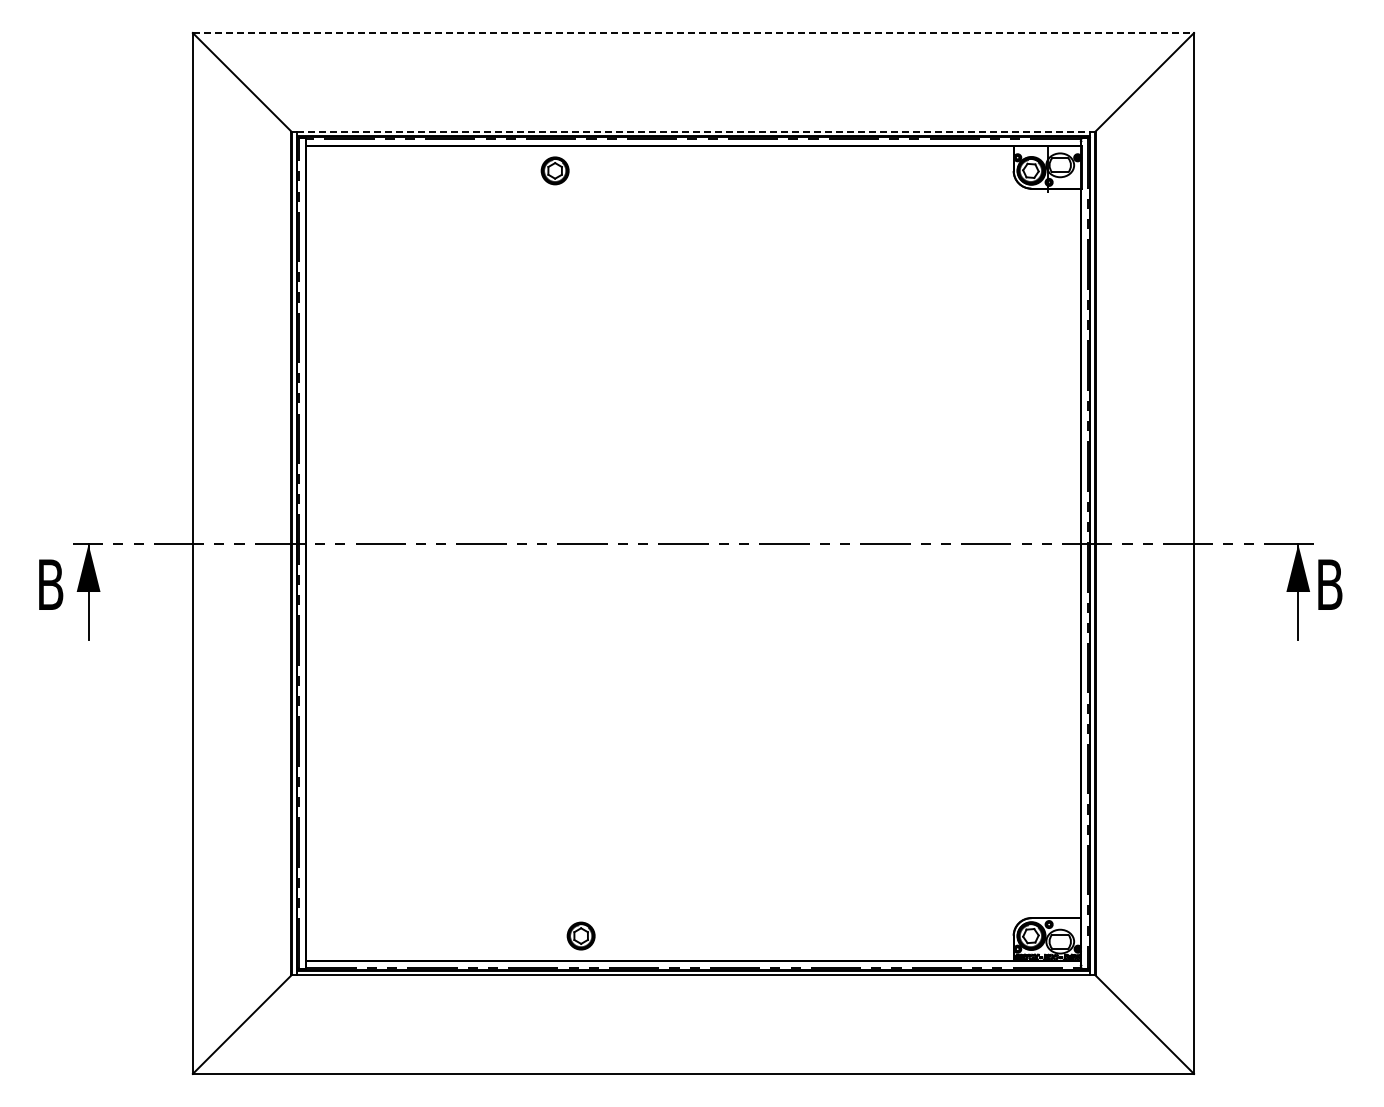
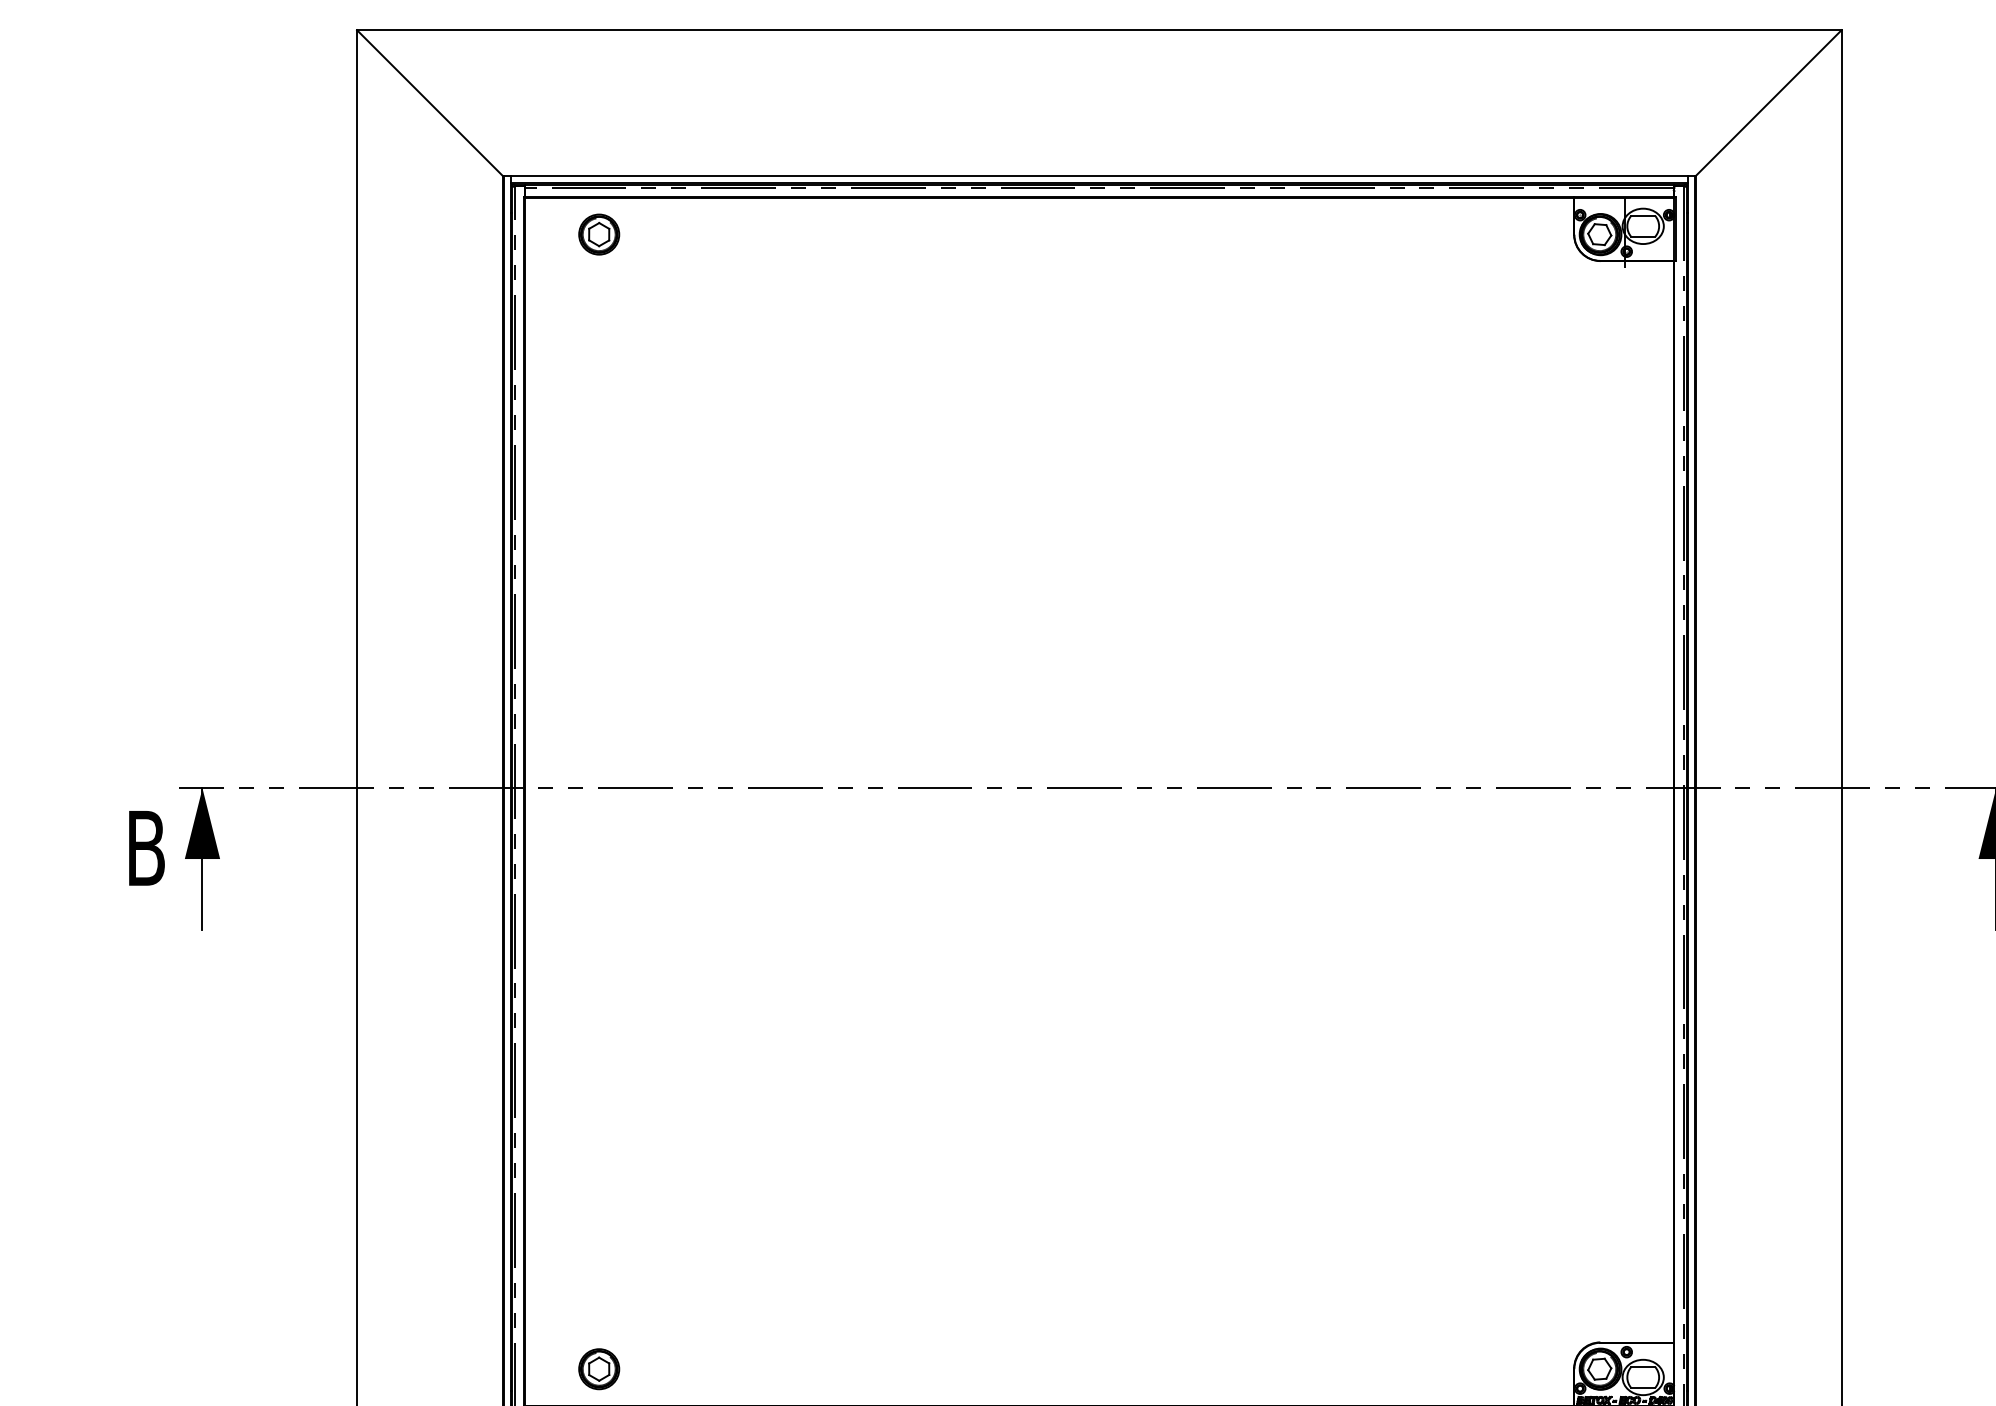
line: (693, 33) -> (1099, 30), dashed -> solid
line: (693, 131) -> (1099, 176), dashed -> solid
part: (554, 170) -> (598, 234), moved
part: (580, 935) -> (598, 1368), moved

